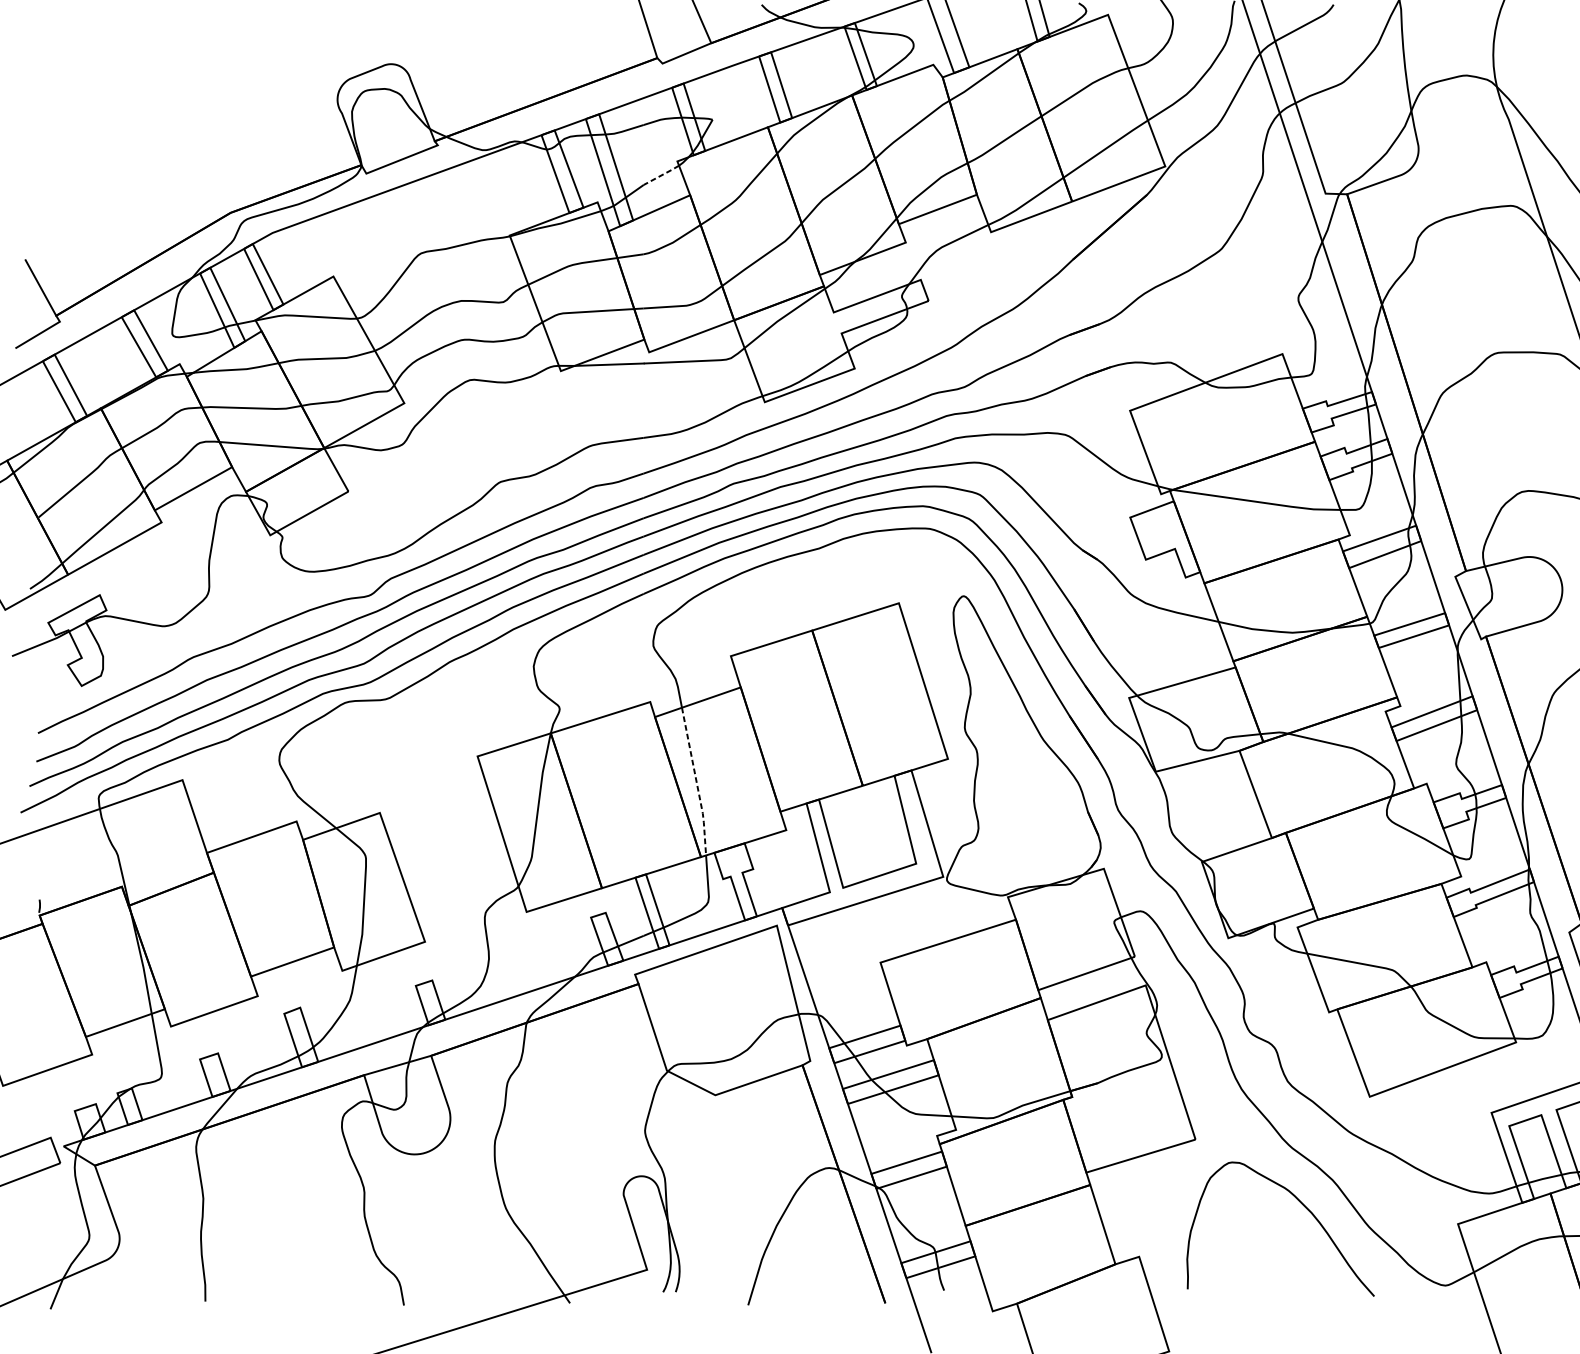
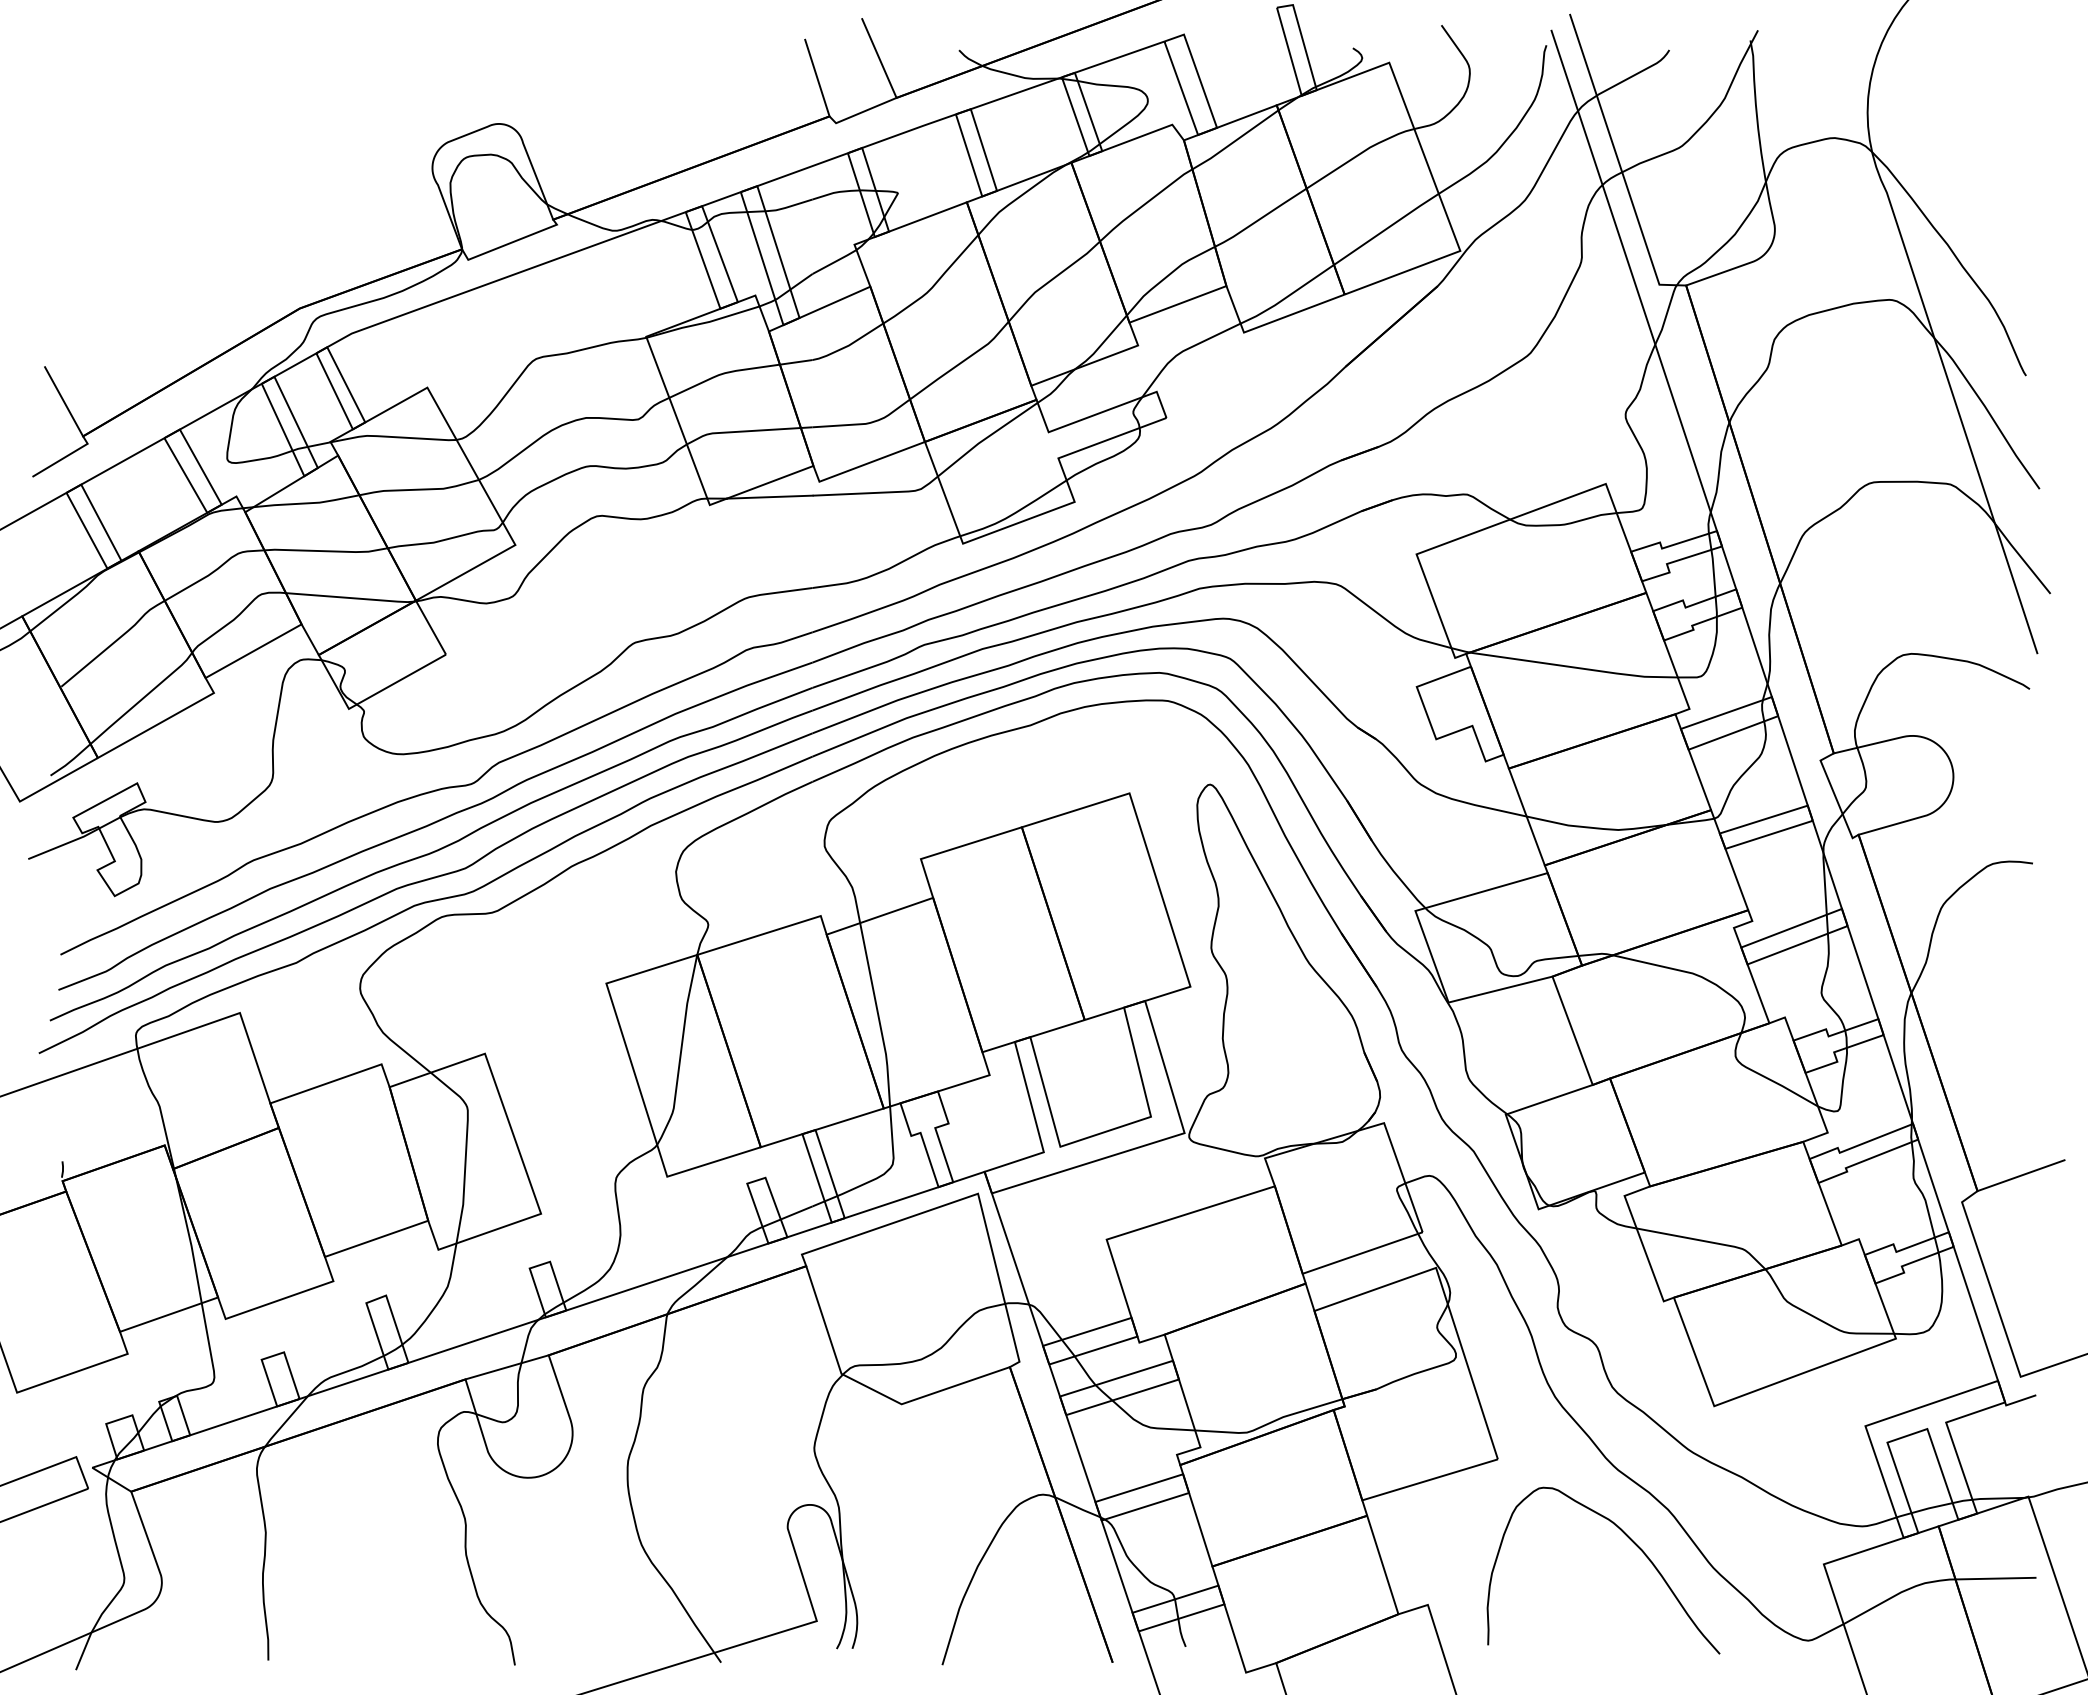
line: (662, 174) -> (835, 261), dashed -> solid
line: (696, 782) -> (878, 1016), dashed -> solid

